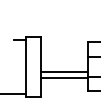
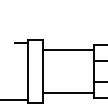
line: (64, 71) -> (68, 92), moved
line: (64, 78) -> (68, 50), moved

